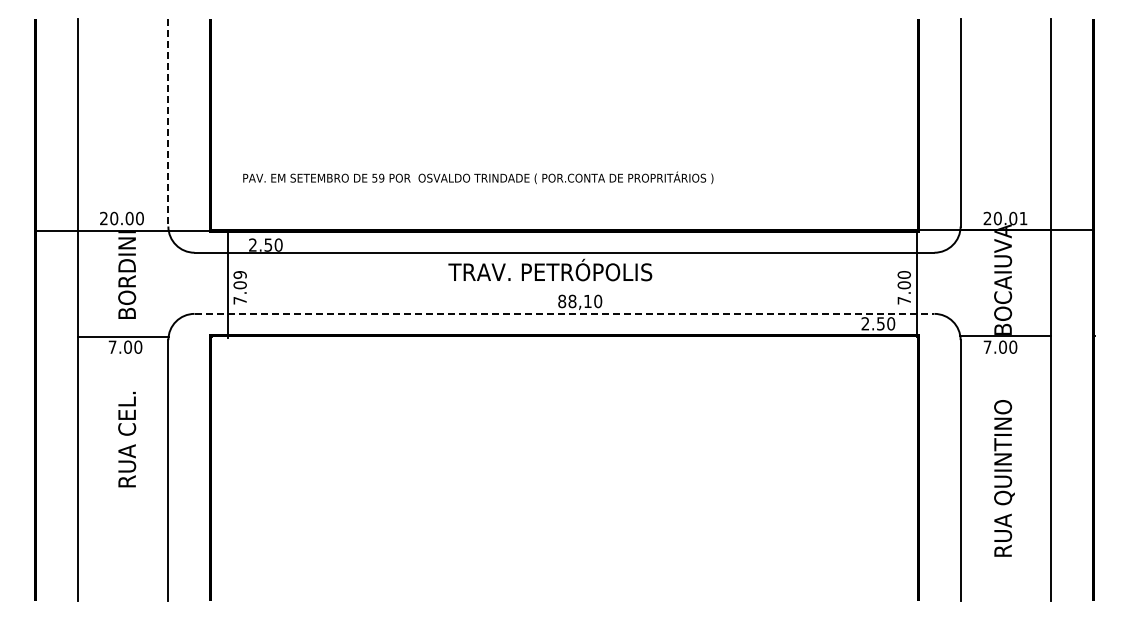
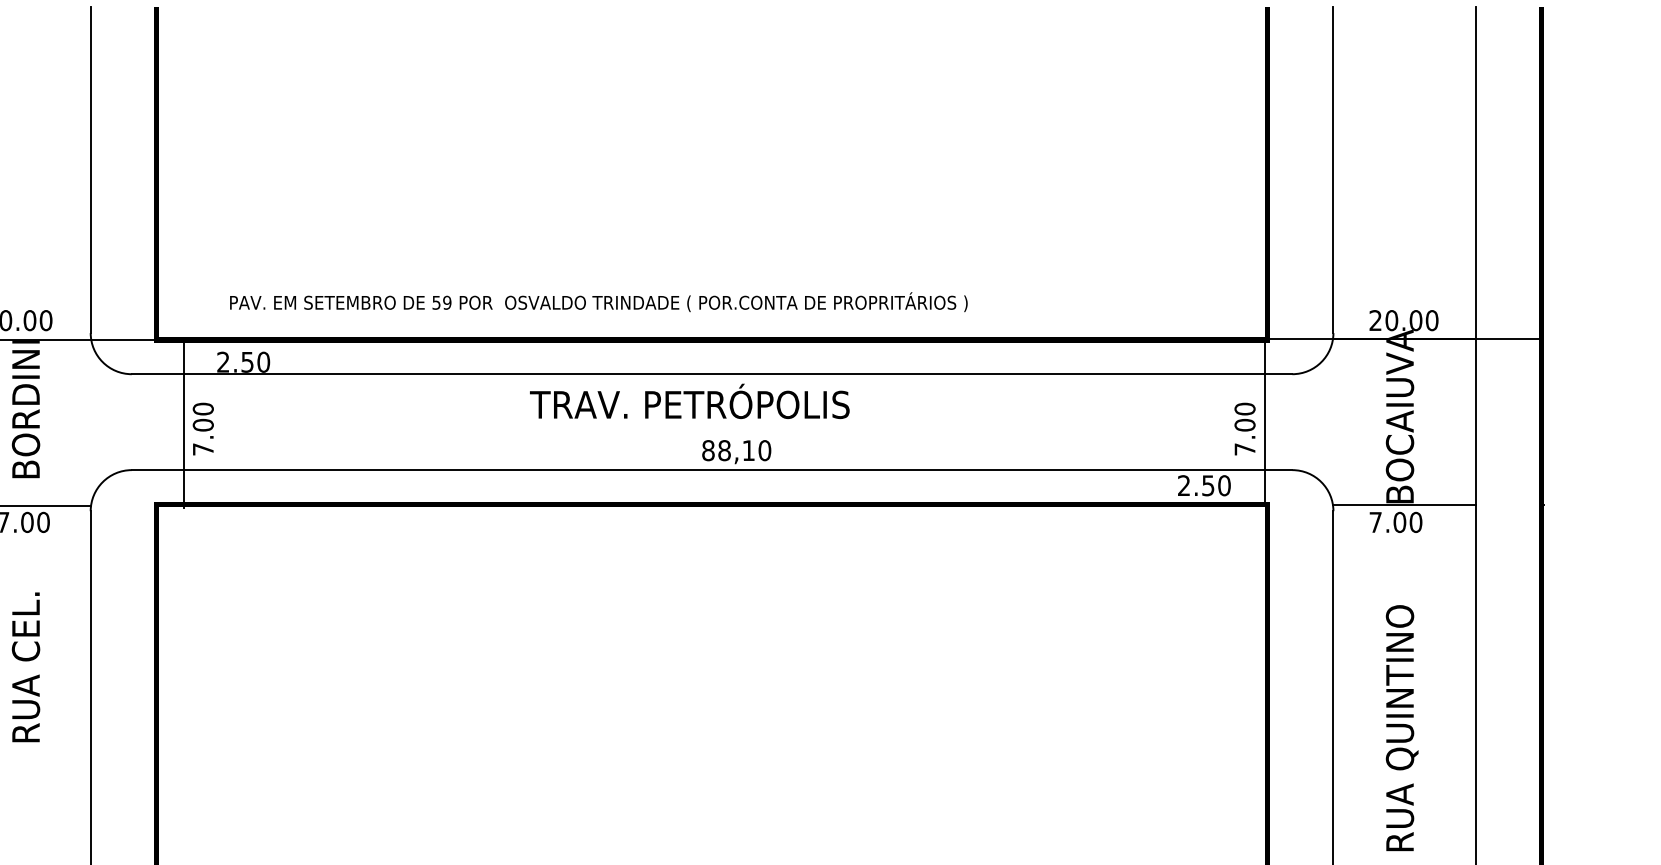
line: (168, 122) -> (90, 169), dashed -> solid
text: (478, 177) -> (599, 301), moved
text: (1023, 218) -> (1432, 320), 20.01 -> 20.00
text: (239, 274) -> (202, 408), 7.09 -> 7.00
line: (564, 313) -> (712, 469), dashed -> solid

